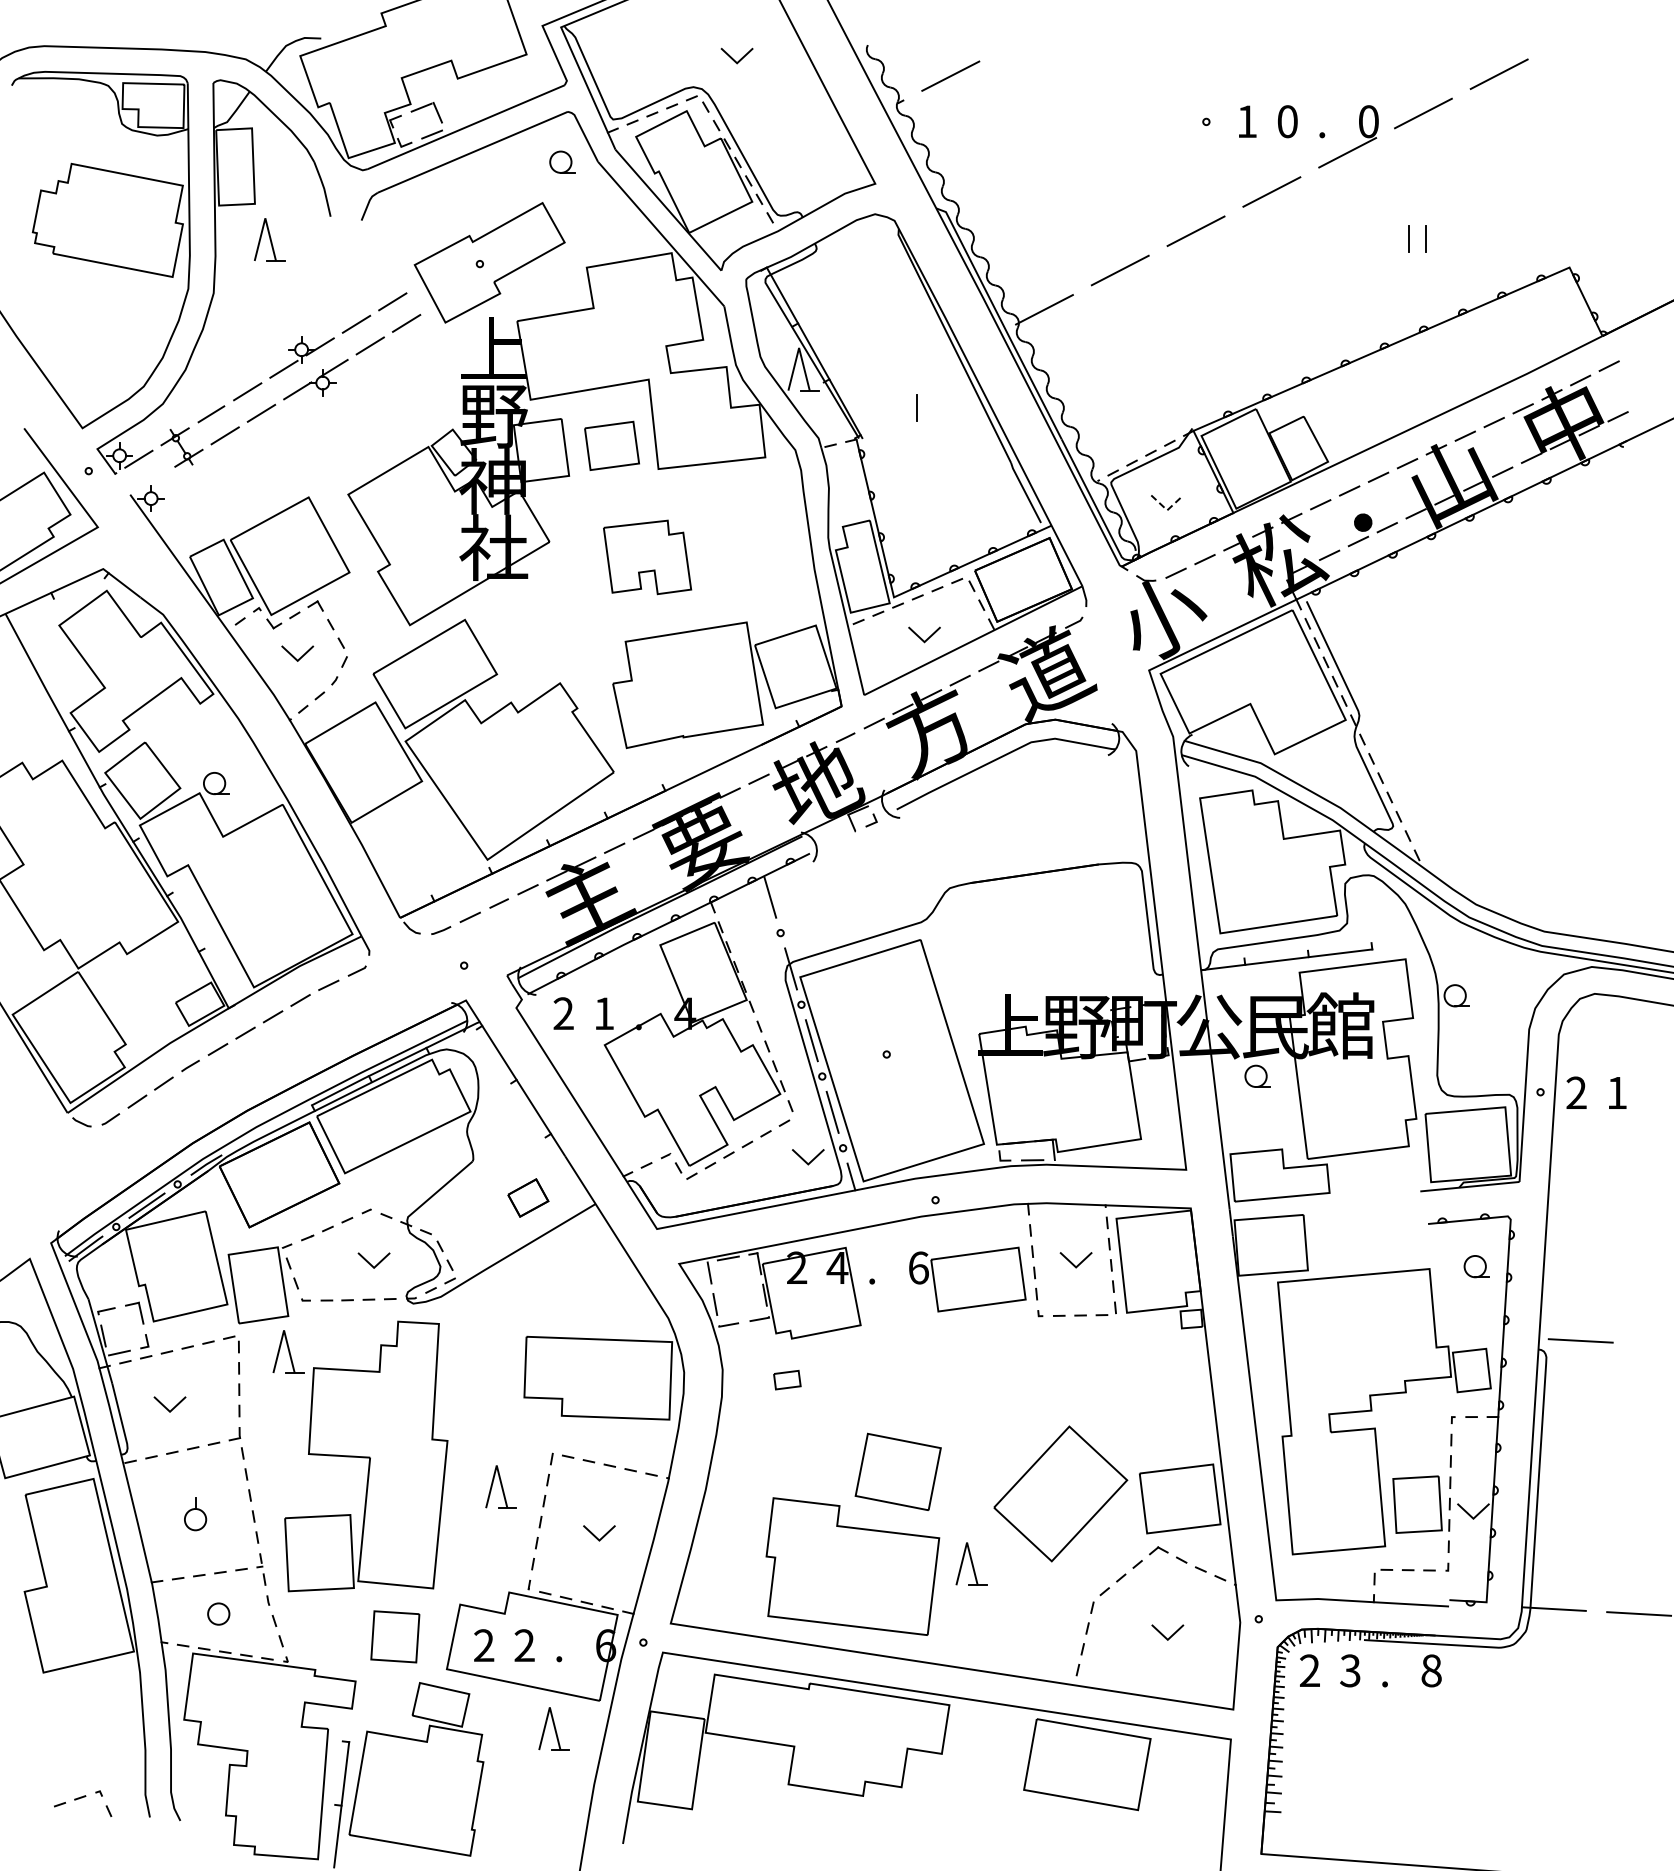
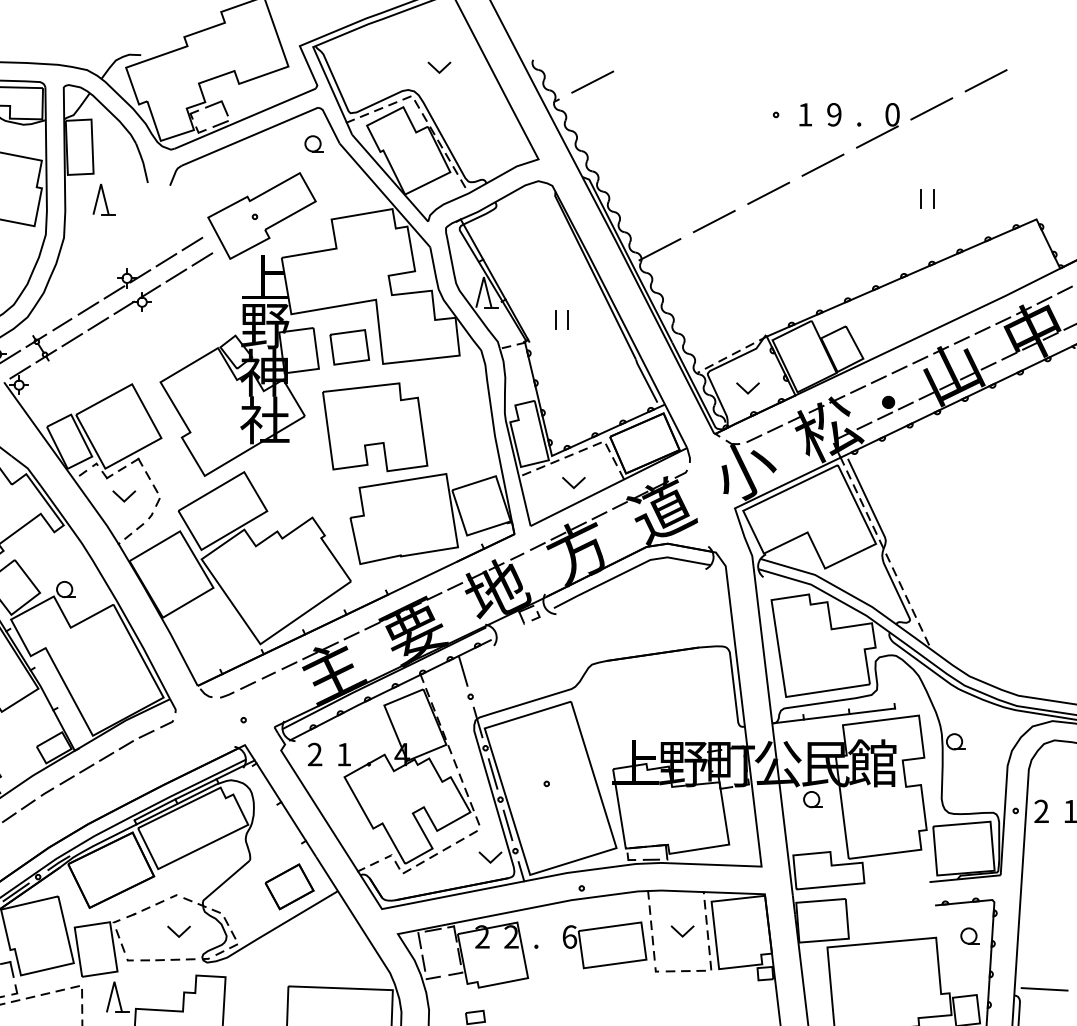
text: (1287, 121) -> (834, 114), 0 -> 9
line: (899, 407) -> (555, 319), added
line: (152, 480) -> (20, 372), added
line: (1167, 510) -> (748, 393), dashed -> solid
part: (647, 557) -> (375, 427), size x1.67
part: (528, 1197) -> (289, 886), size x1.67
text: (837, 1267) -> (511, 936), 4 -> 2

